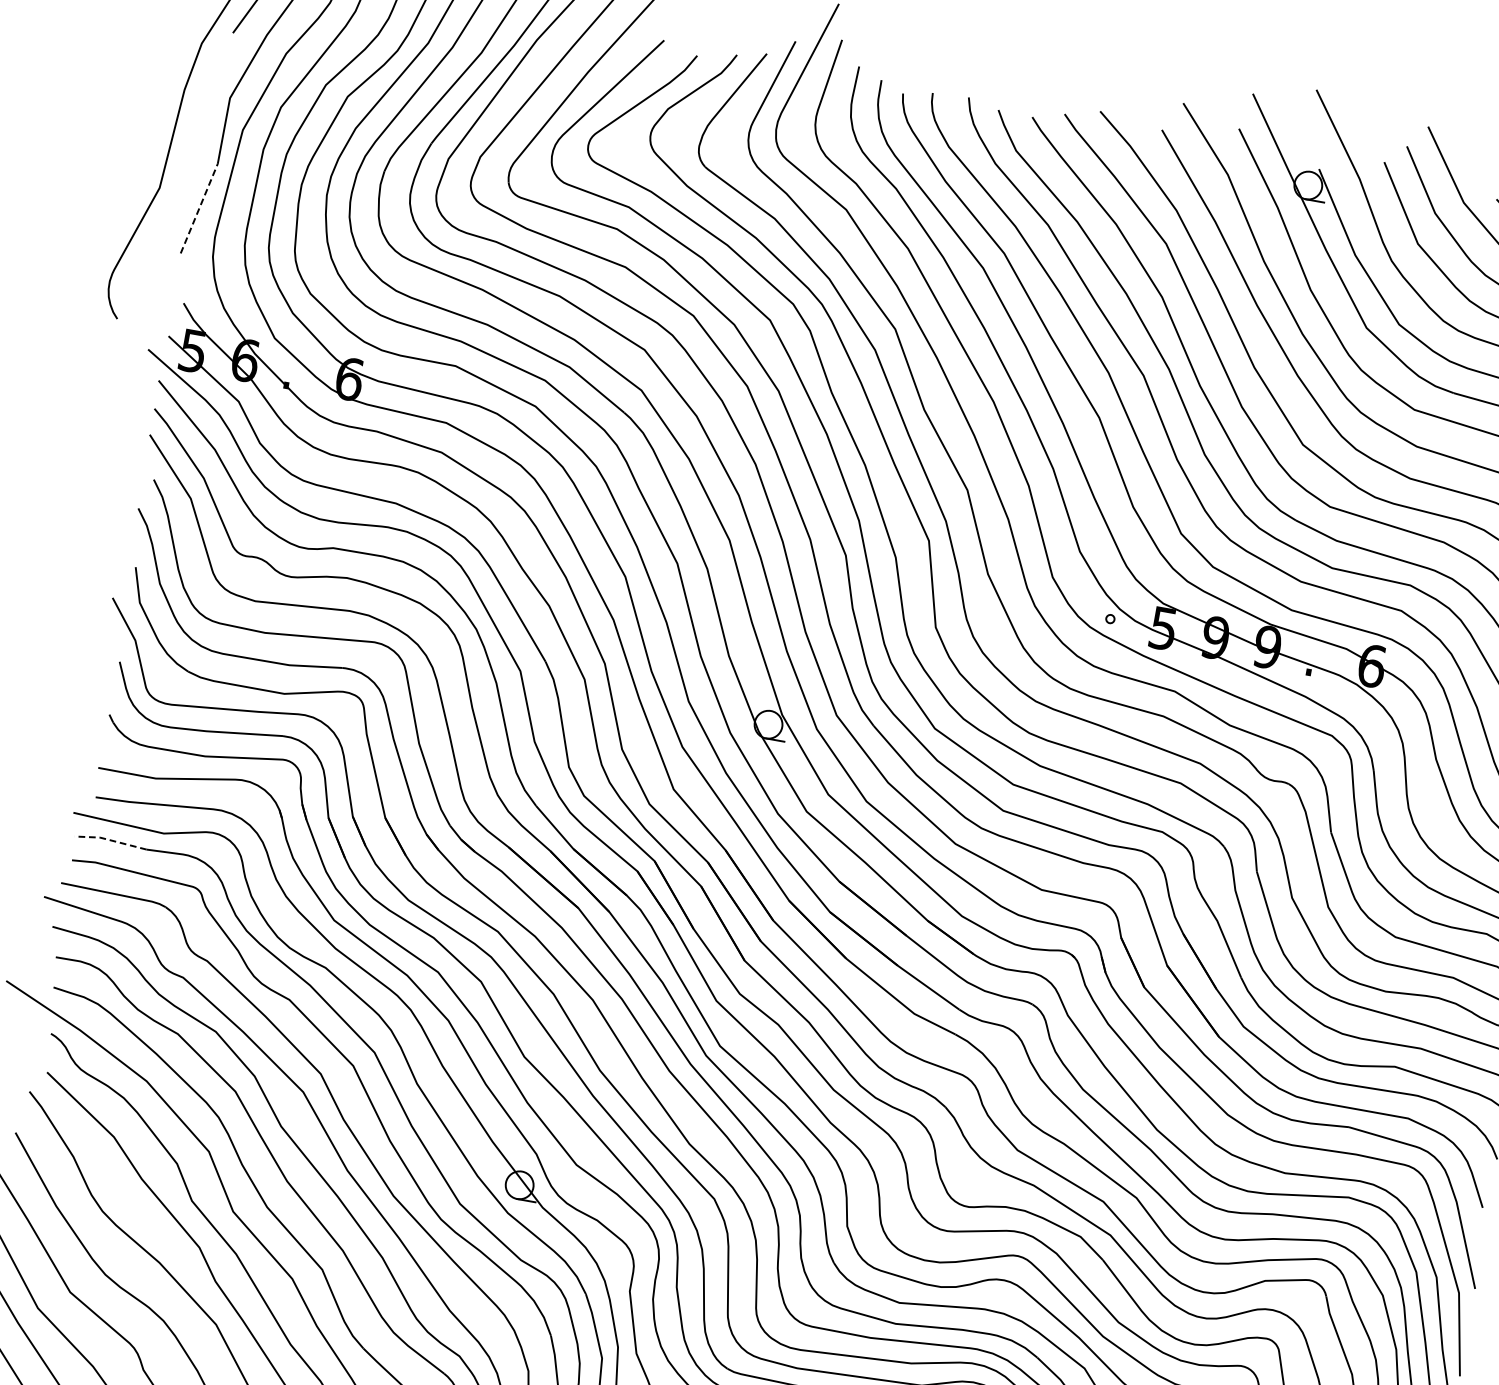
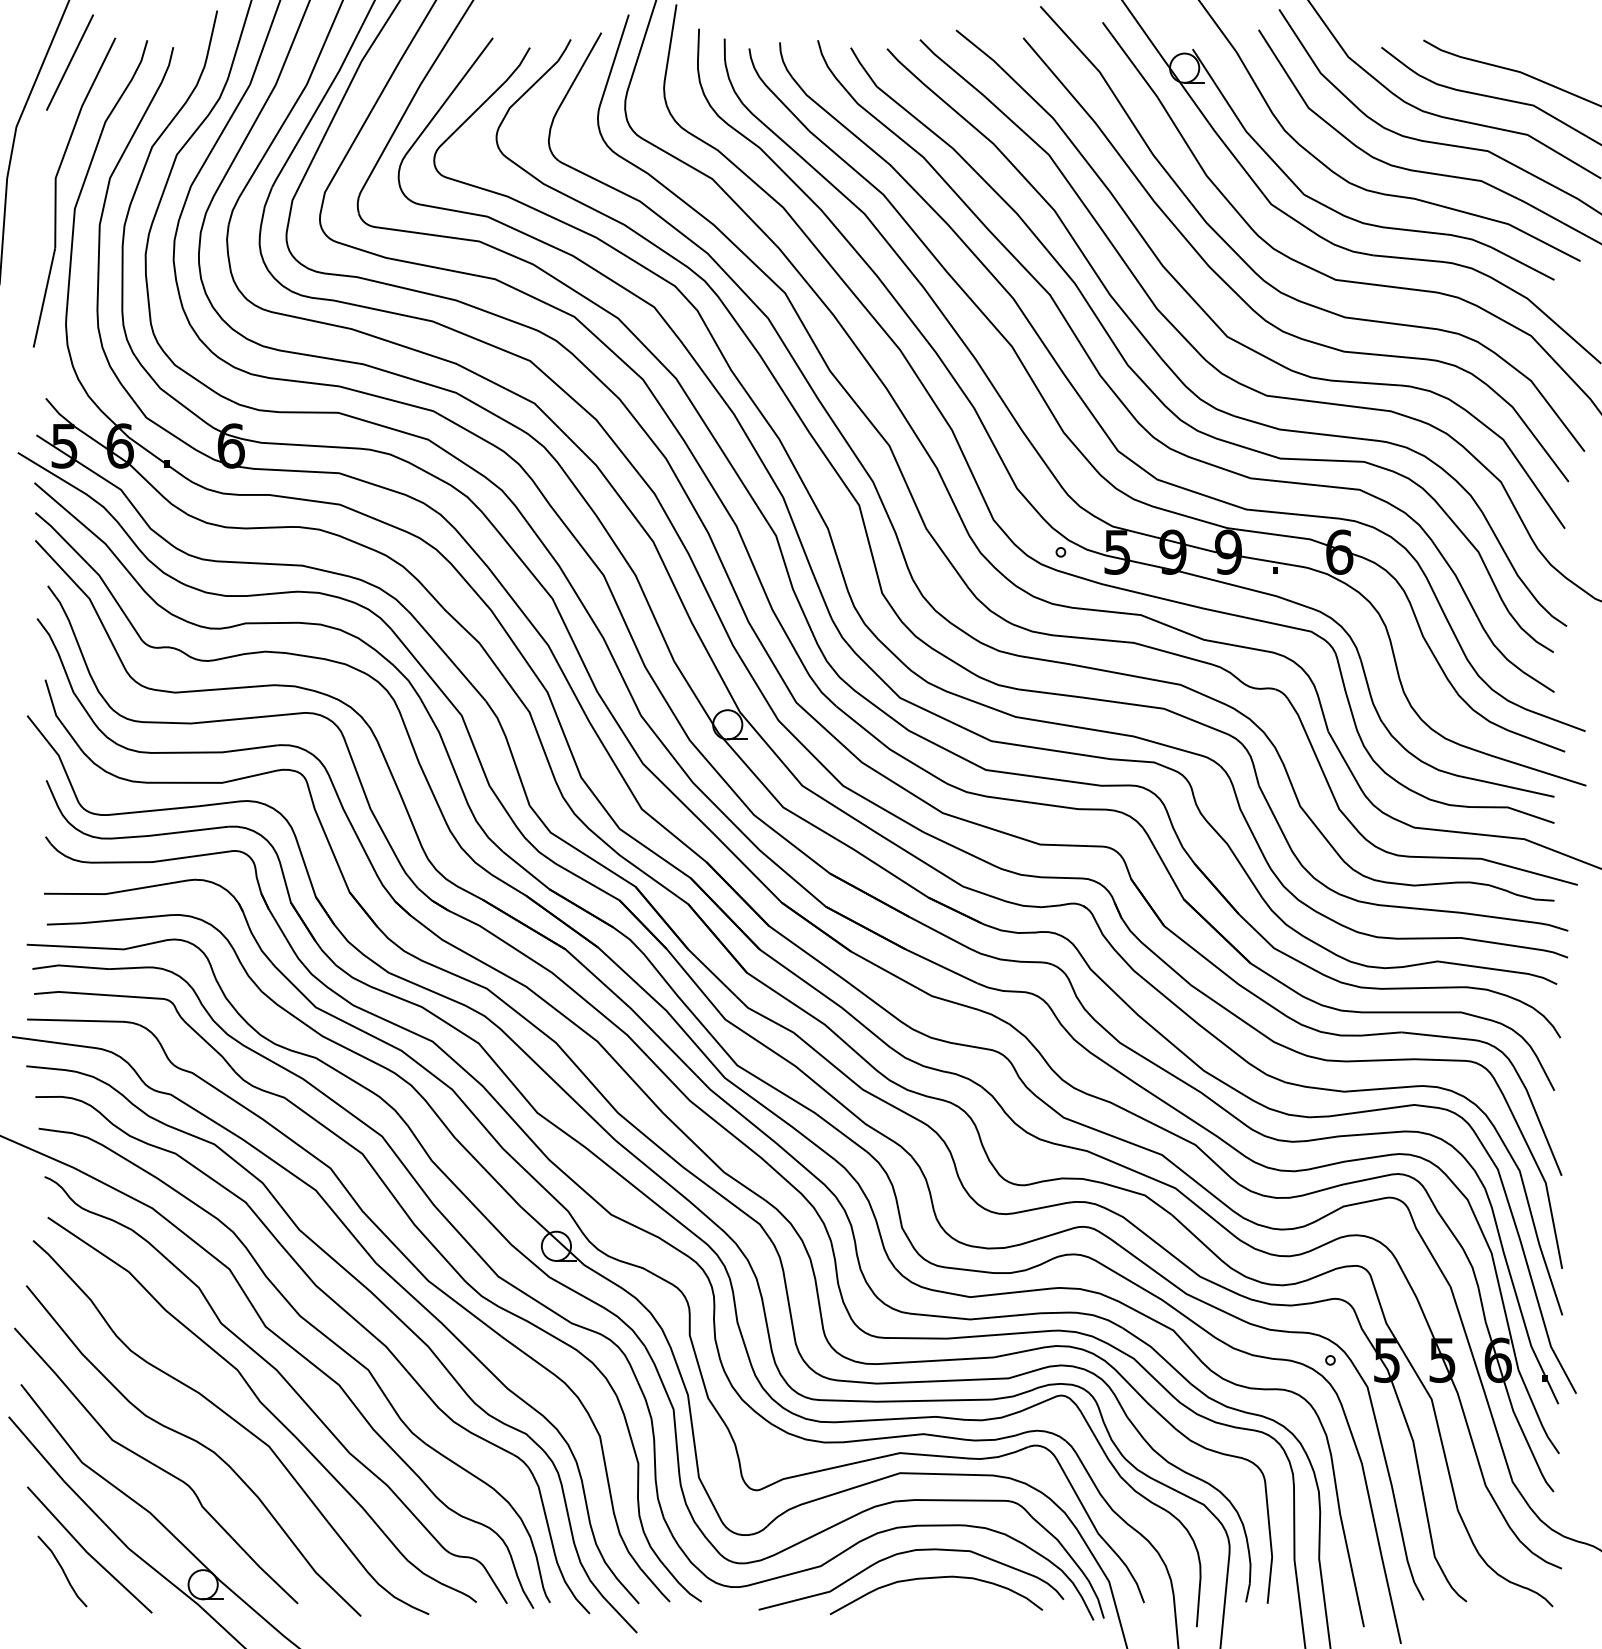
line: (199, 208) -> (44, 297), dashed -> solid
line: (109, 840) -> (69, 966), dashed -> solid

